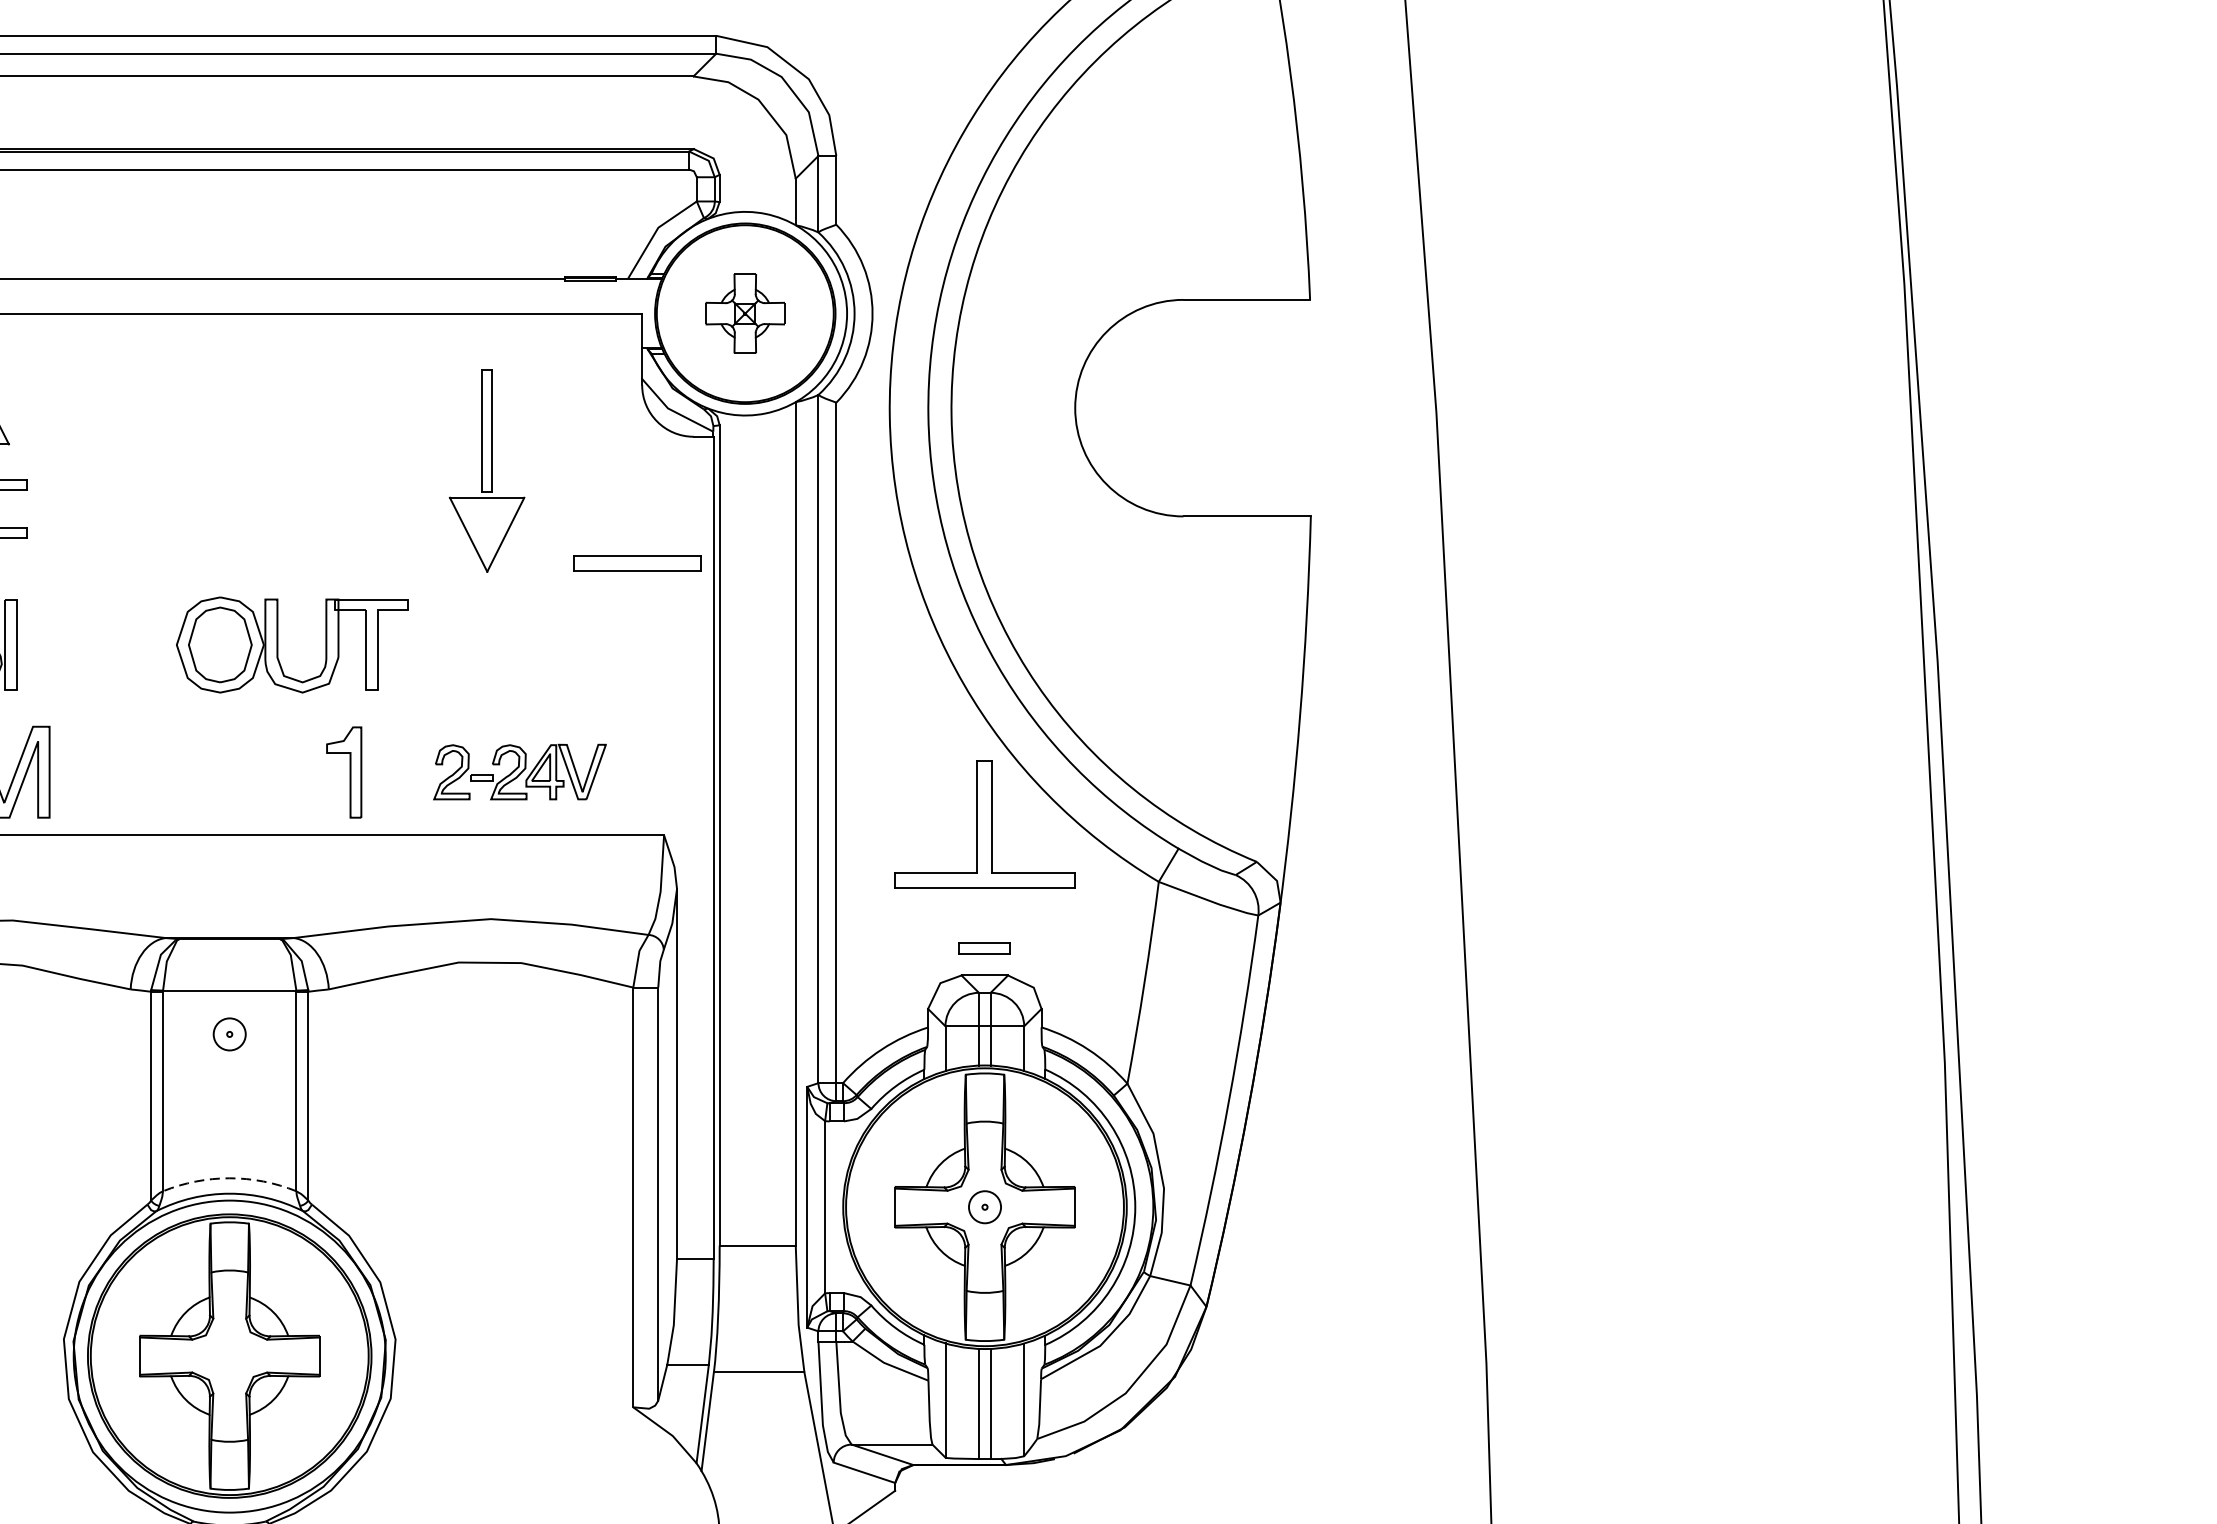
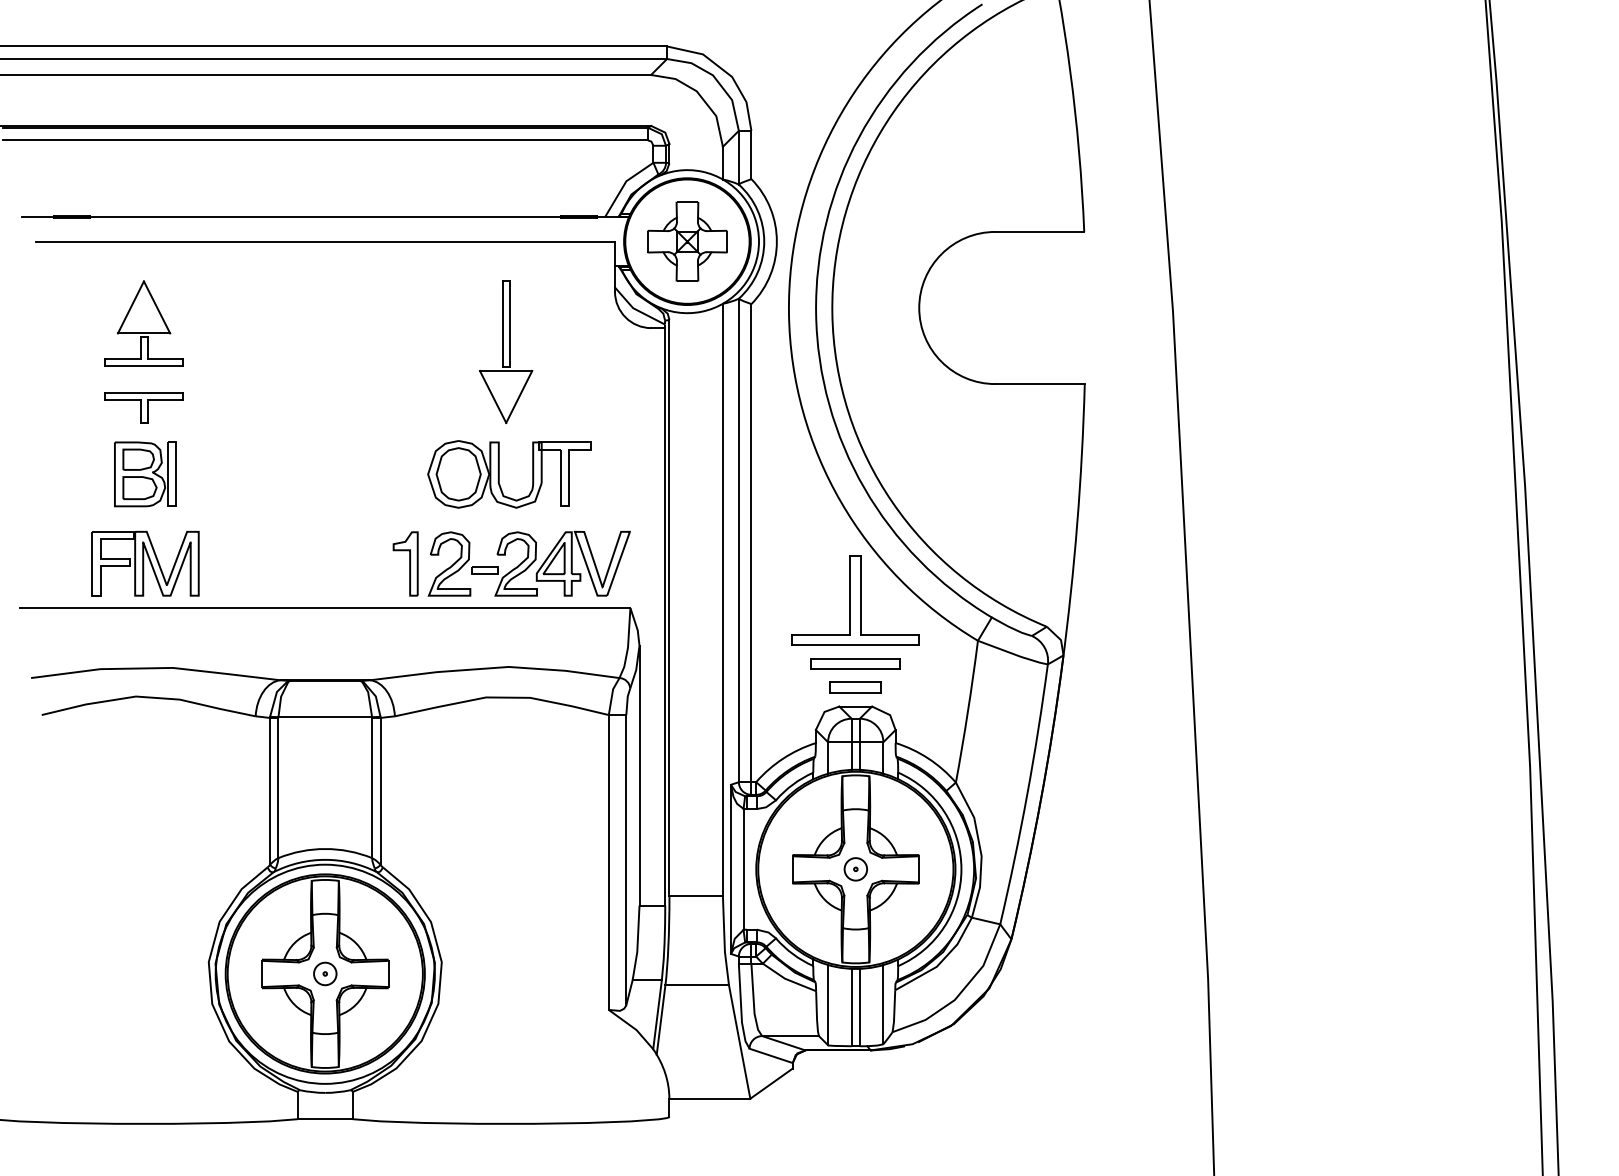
part: (745, 313) -> (687, 241), size x1.43
part: (637, 562) -> (855, 663), moved
part: (278, 645) -> (499, 474), moved
part: (519, 771) -> (528, 563), size x1.67
part: (984, 948) -> (855, 687), size x1.43
part: (230, 1033) -> (325, 973), moved
arc: (230, 1178) -> (325, 849), dashed -> solid

